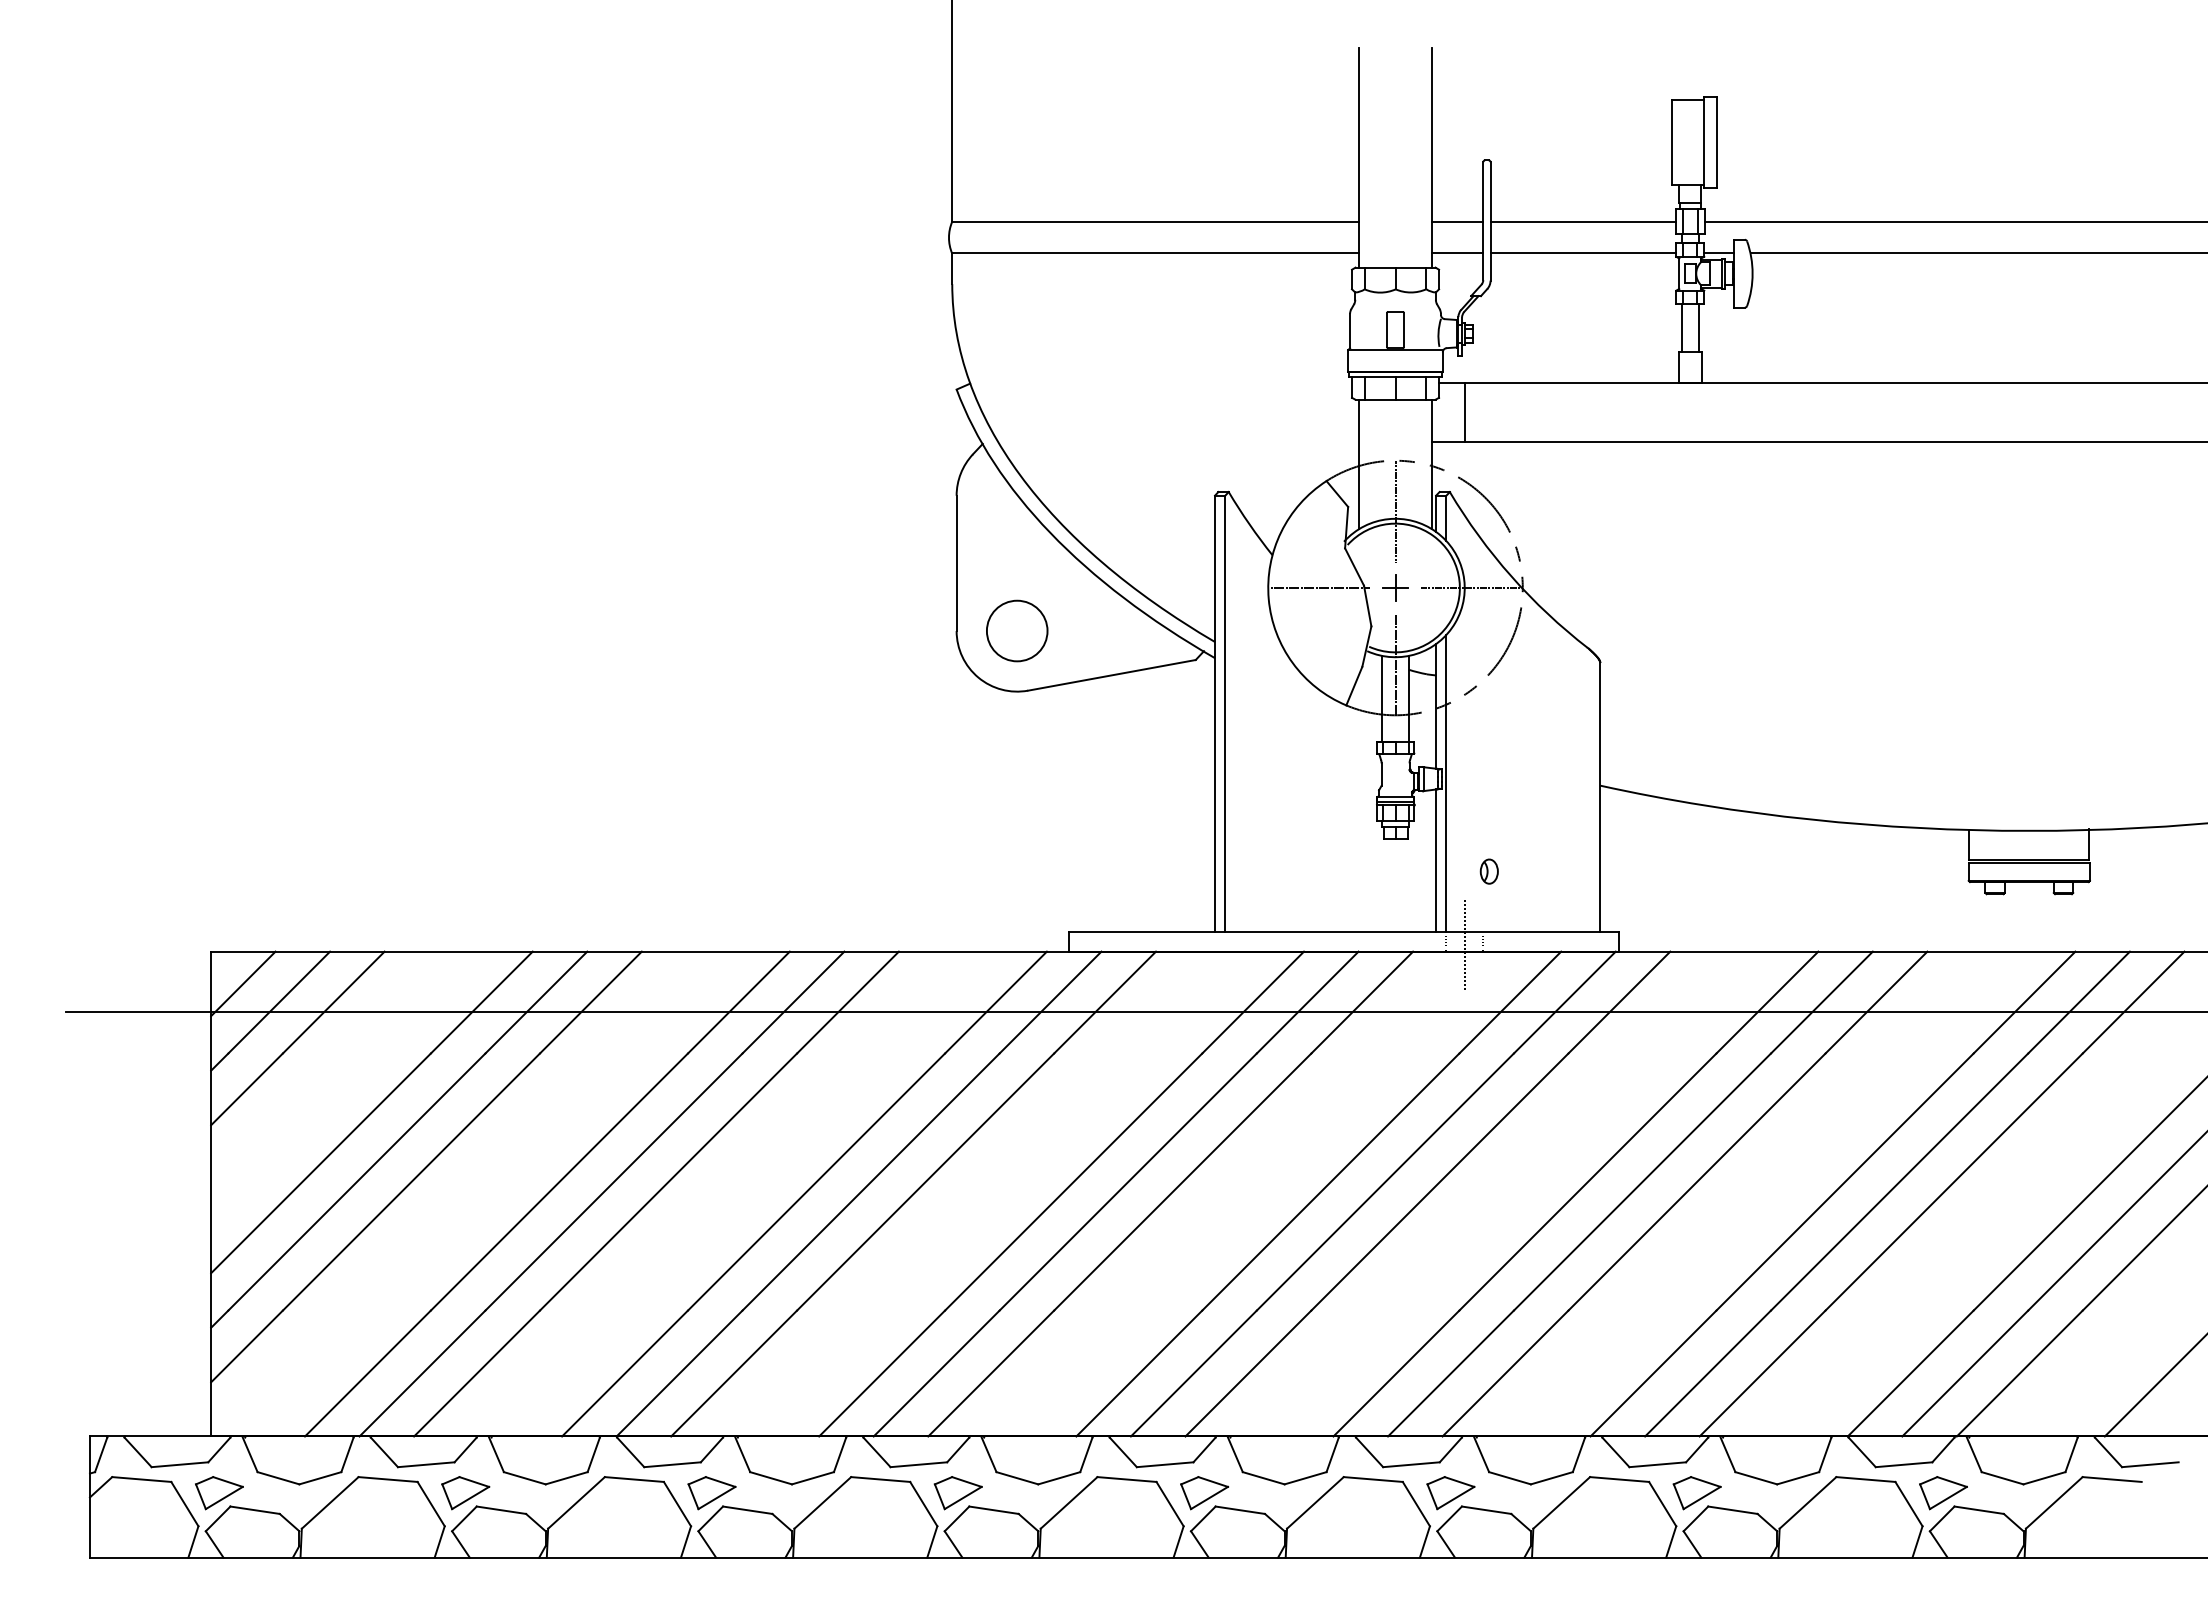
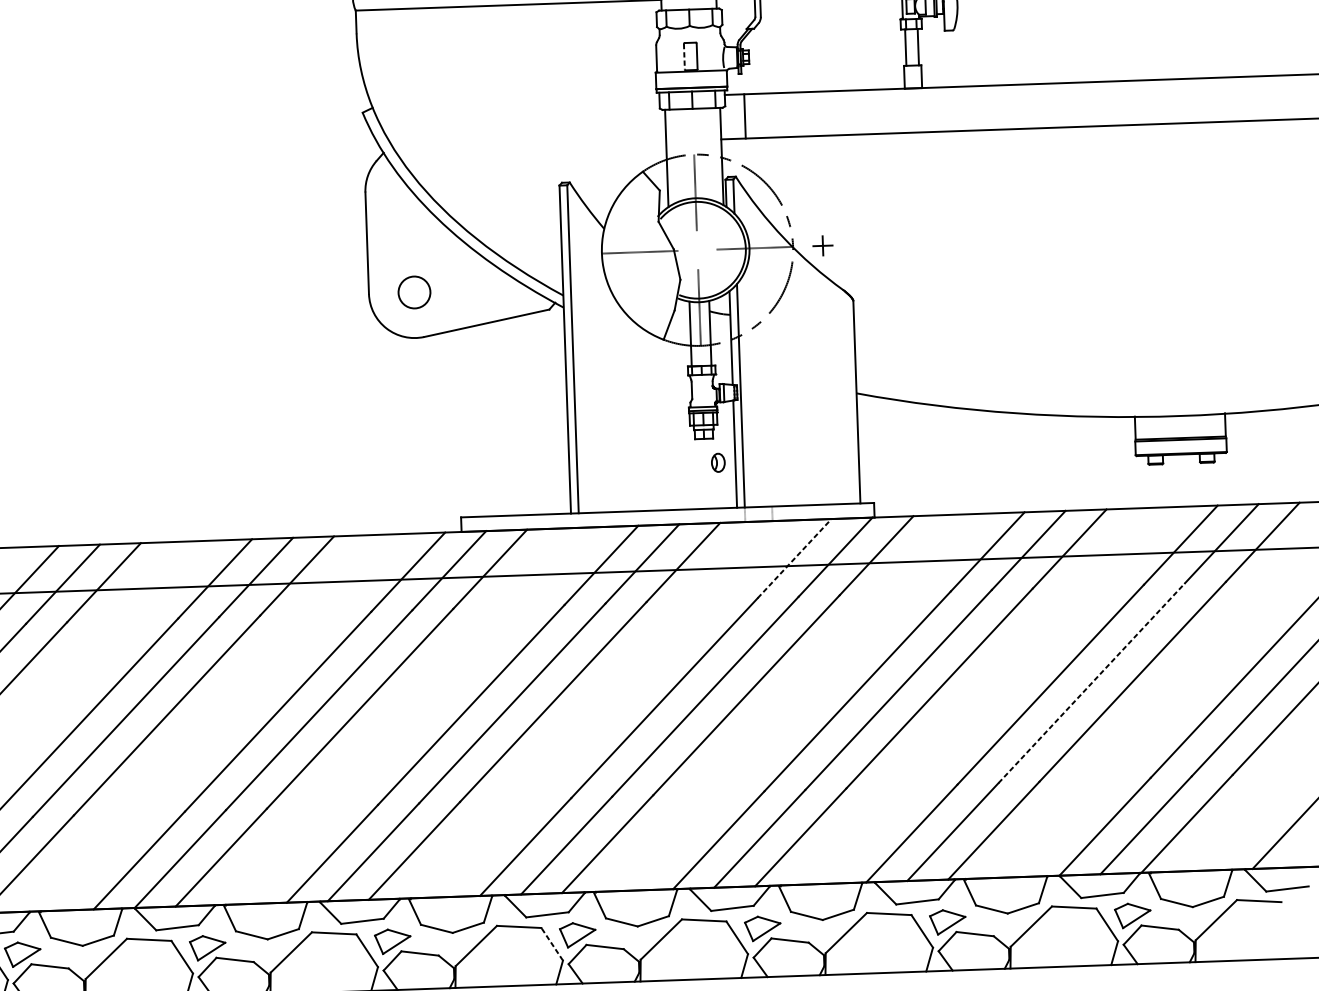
line: (1387, 330) -> (684, 57), solid -> dashed
part: (1395, 587) -> (822, 245), moved
circle: (1016, 630) -> (413, 292), size x0.7
part: (1488, 871) -> (717, 462), moved
line: (1464, 945) -> (758, 516), removed
line: (1510, 1002) -> (794, 558), solid -> dashed
line: (1899, 1182) -> (1091, 683), solid -> dashed
line: (1169, 1503) -> (551, 943), solid -> dashed

